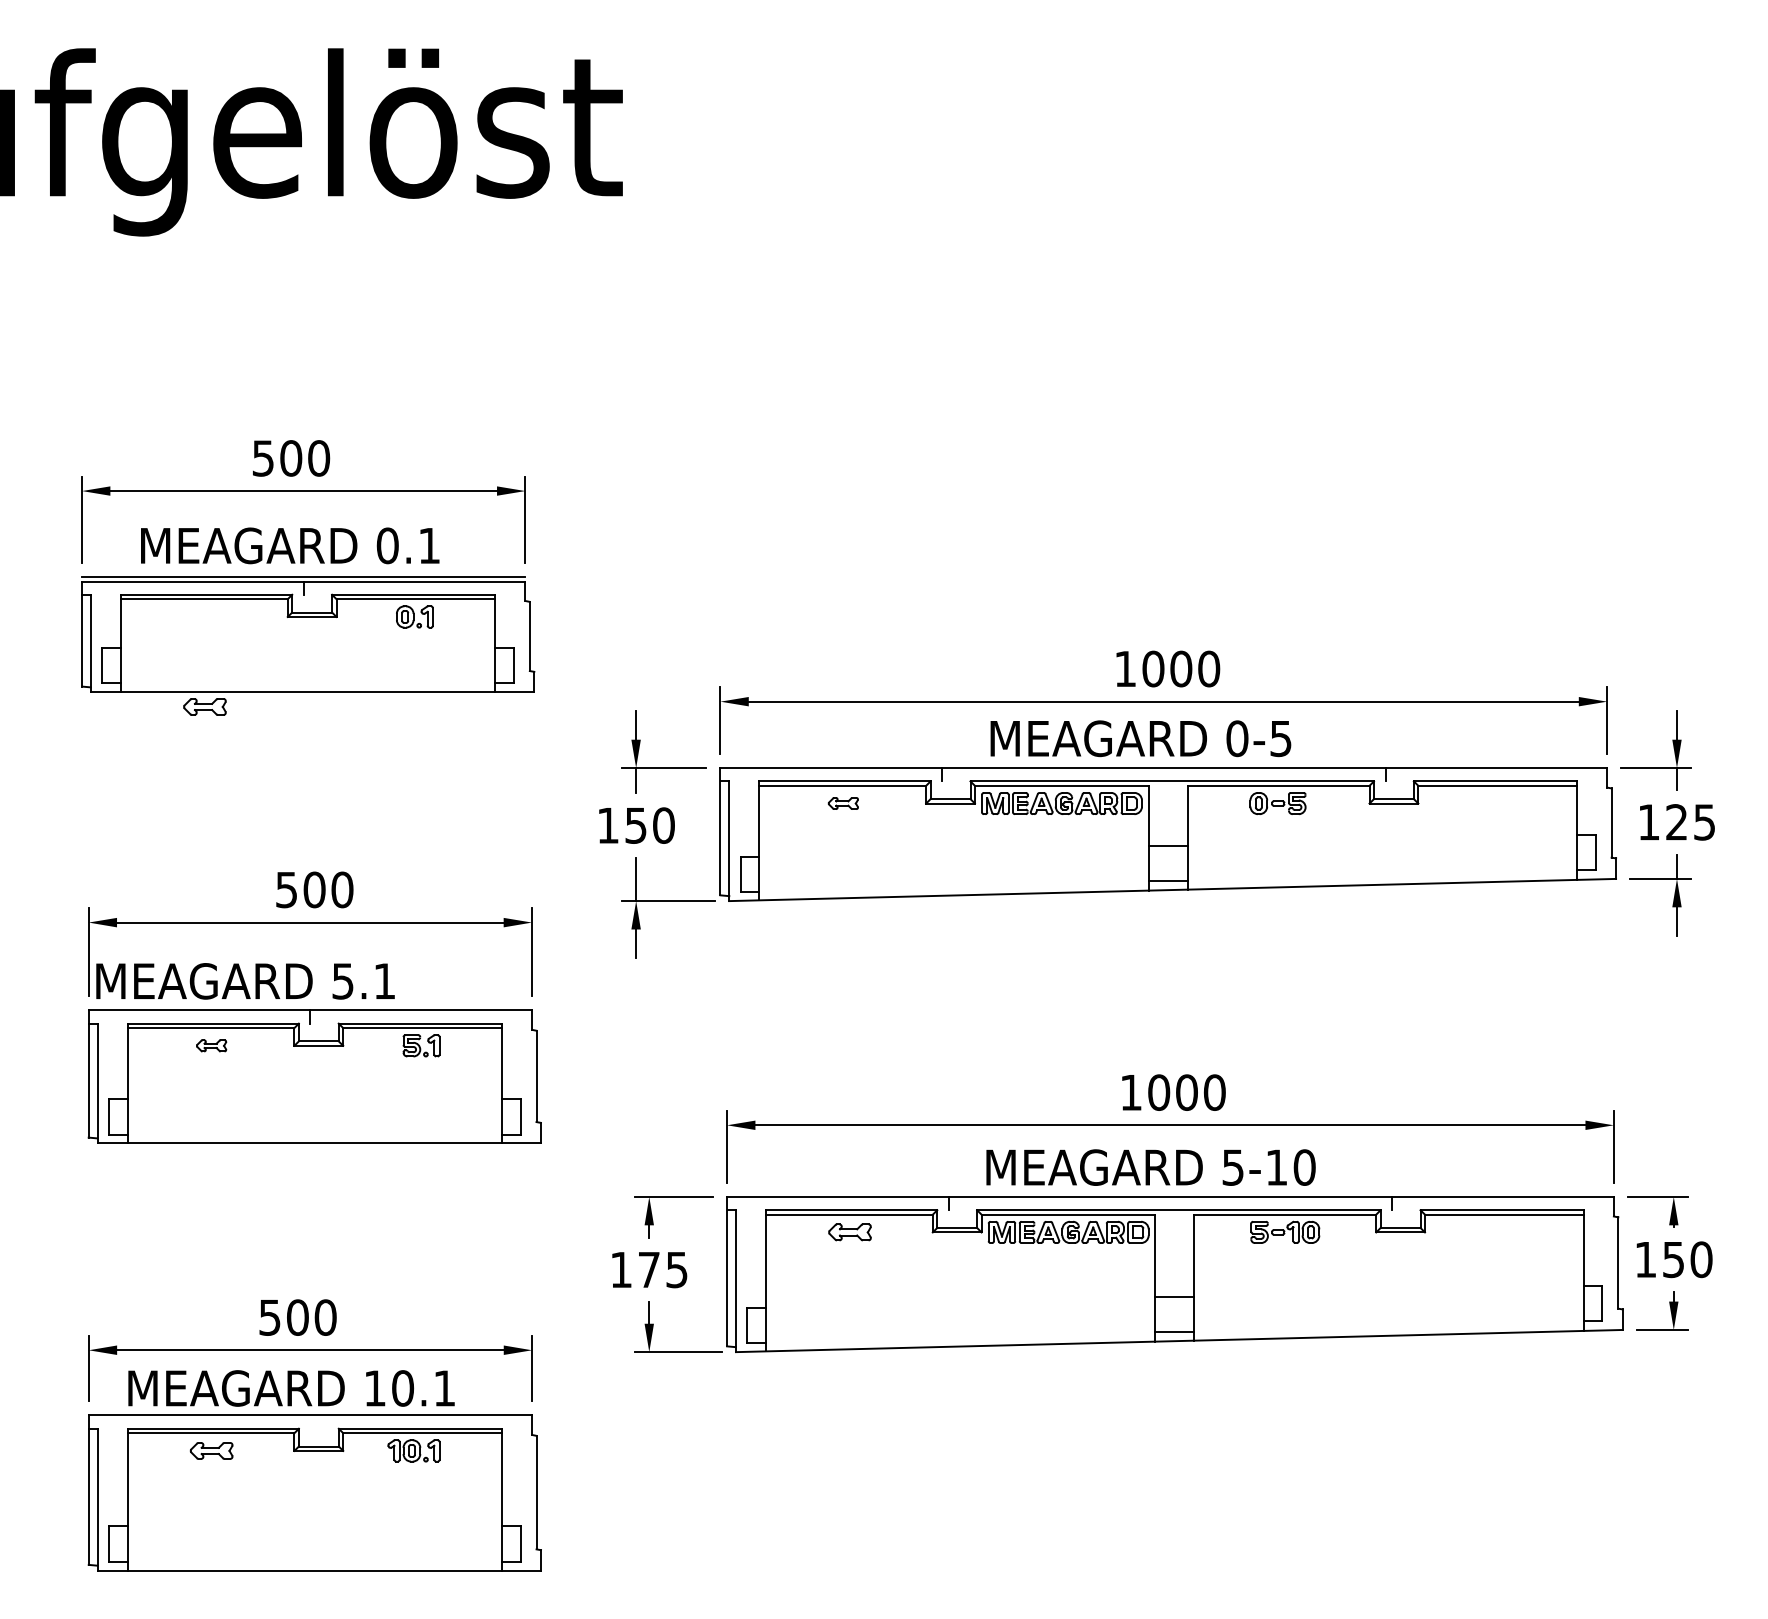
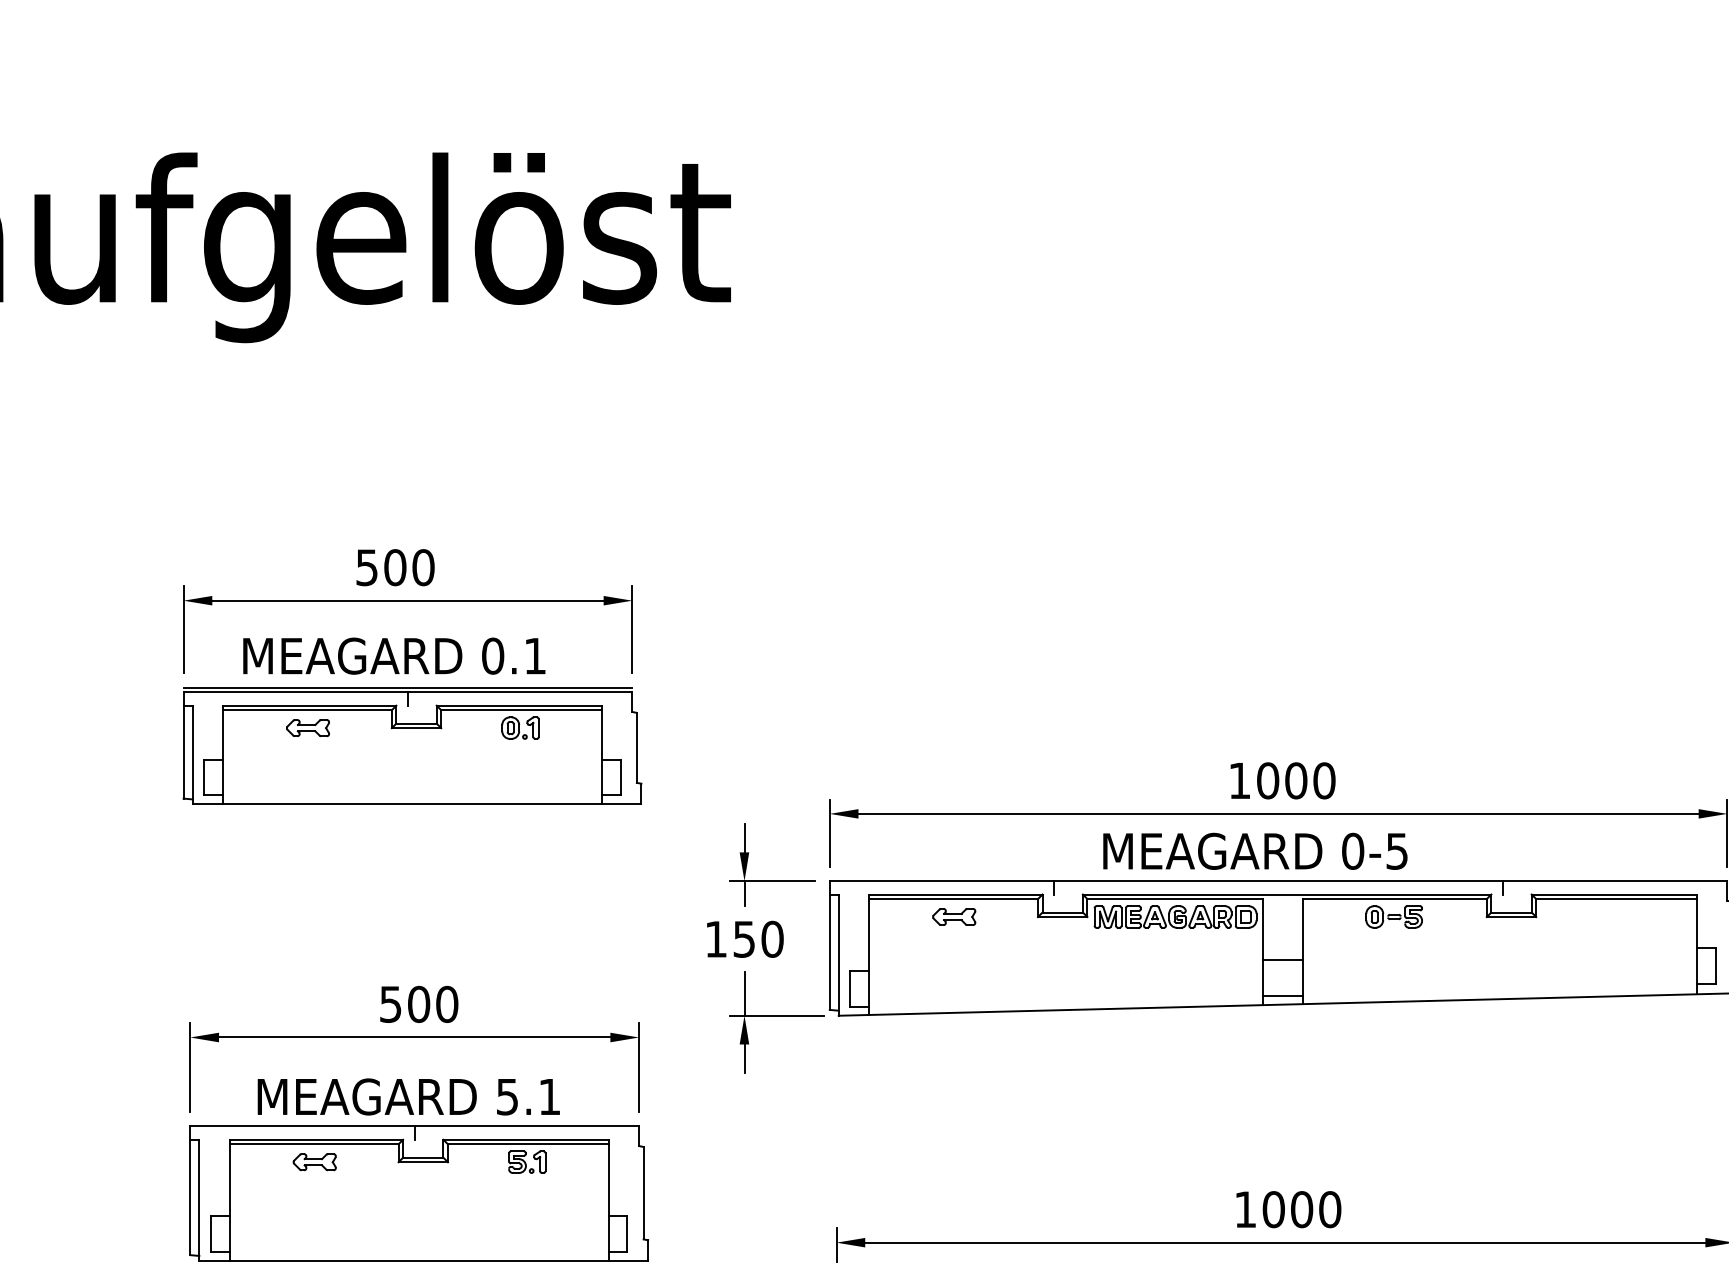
part: (204, 706) -> (307, 727), moved
part: (843, 803) -> (954, 916), size x1.43
text: (245, 981) -> (408, 1097), moved
part: (211, 1045) -> (314, 1161), size x1.43

